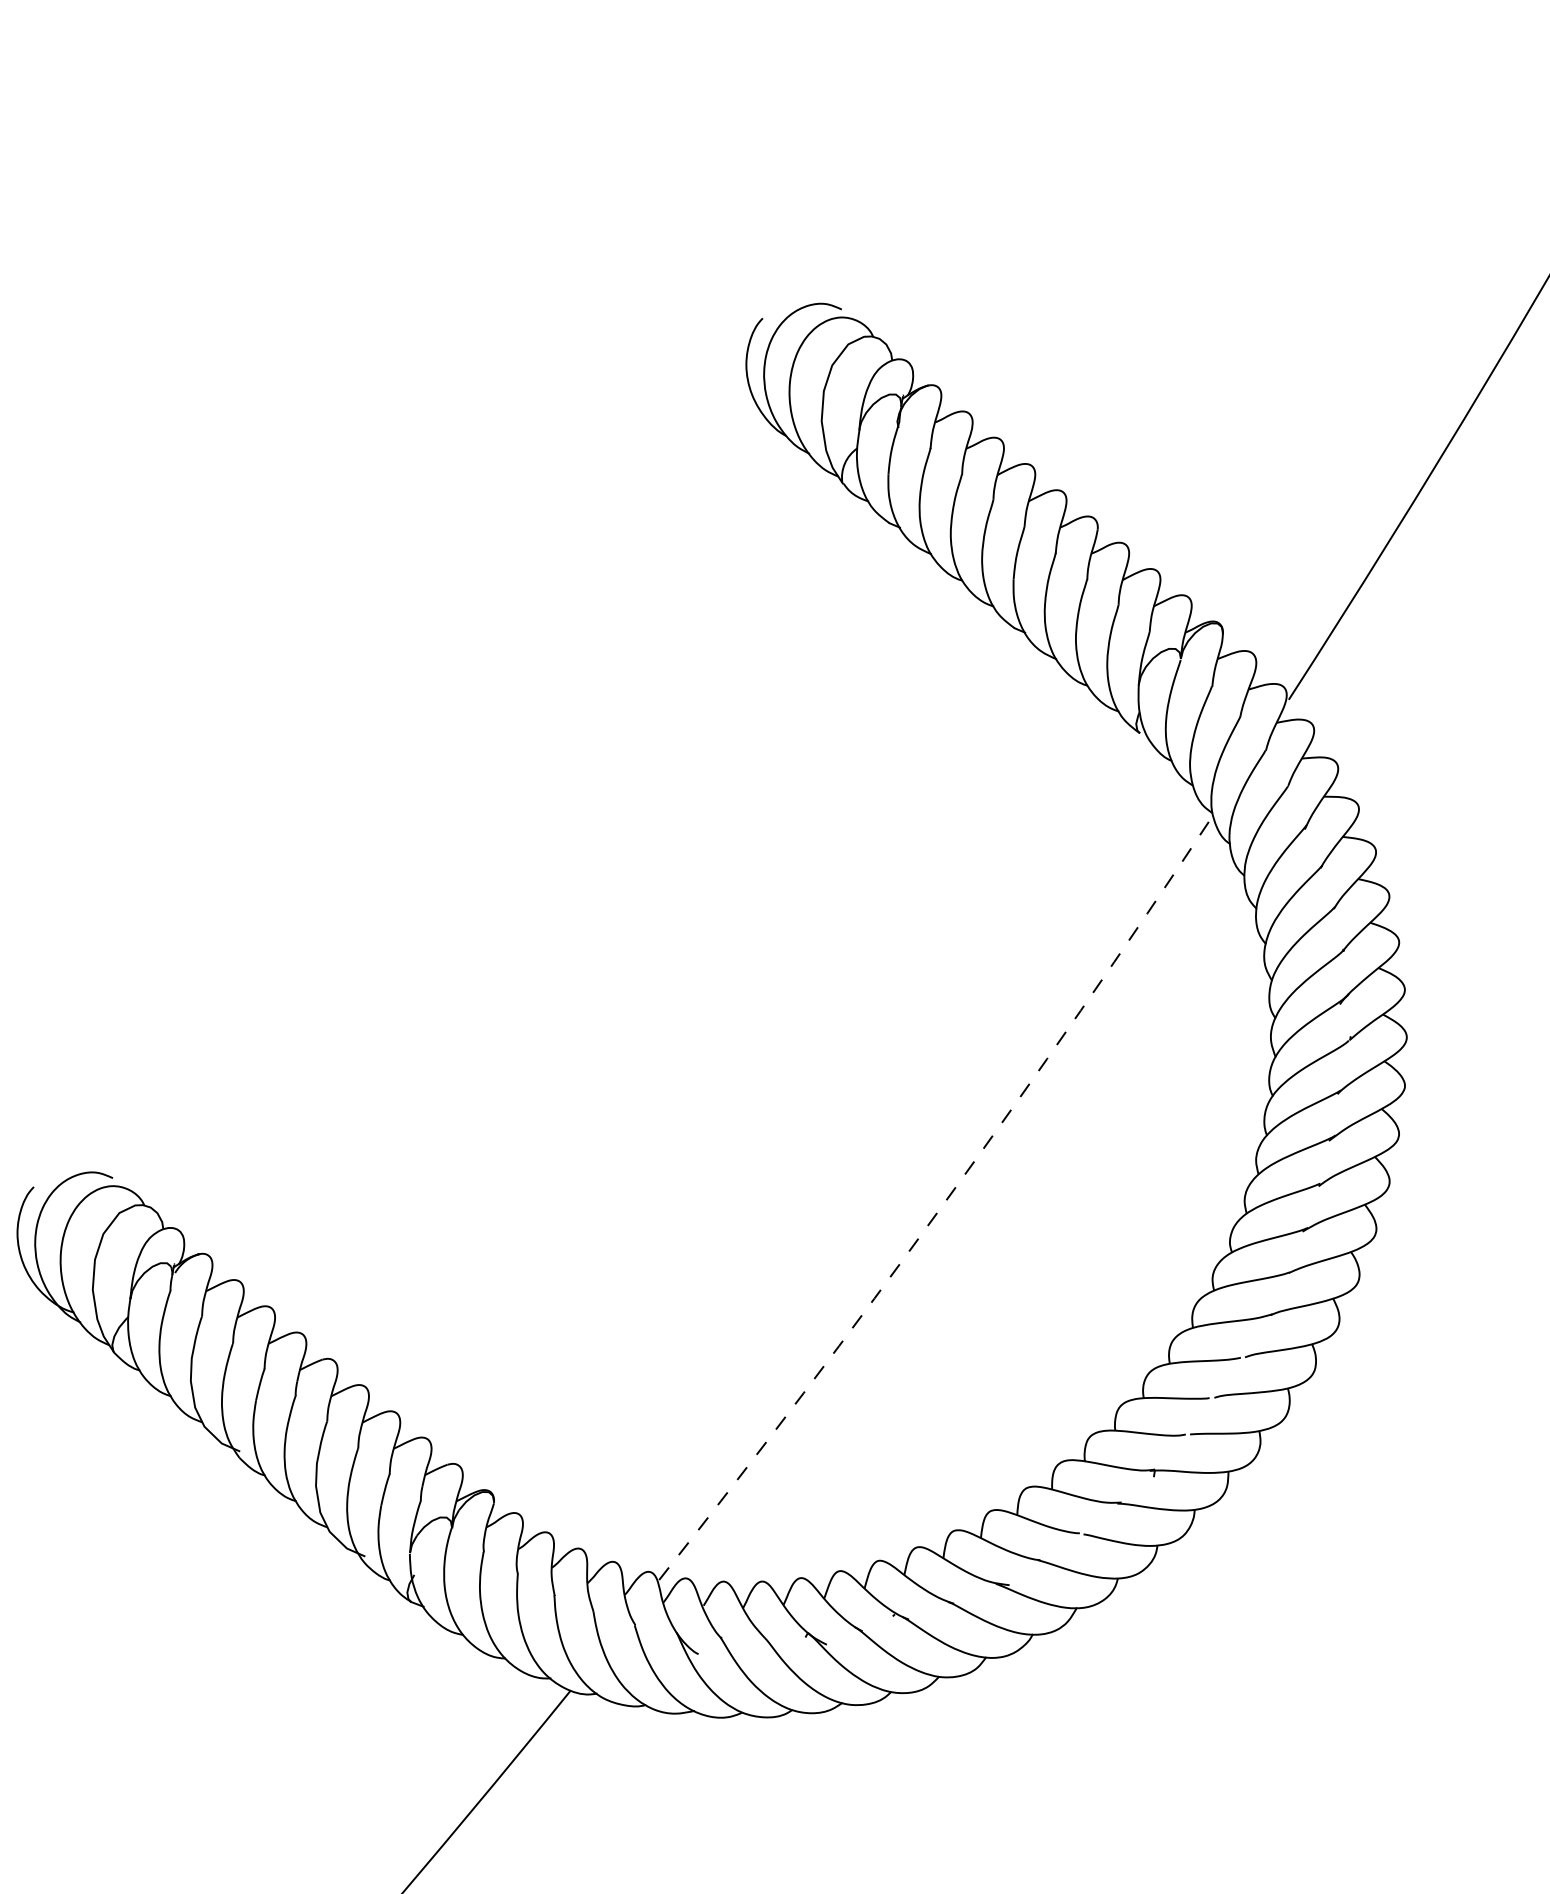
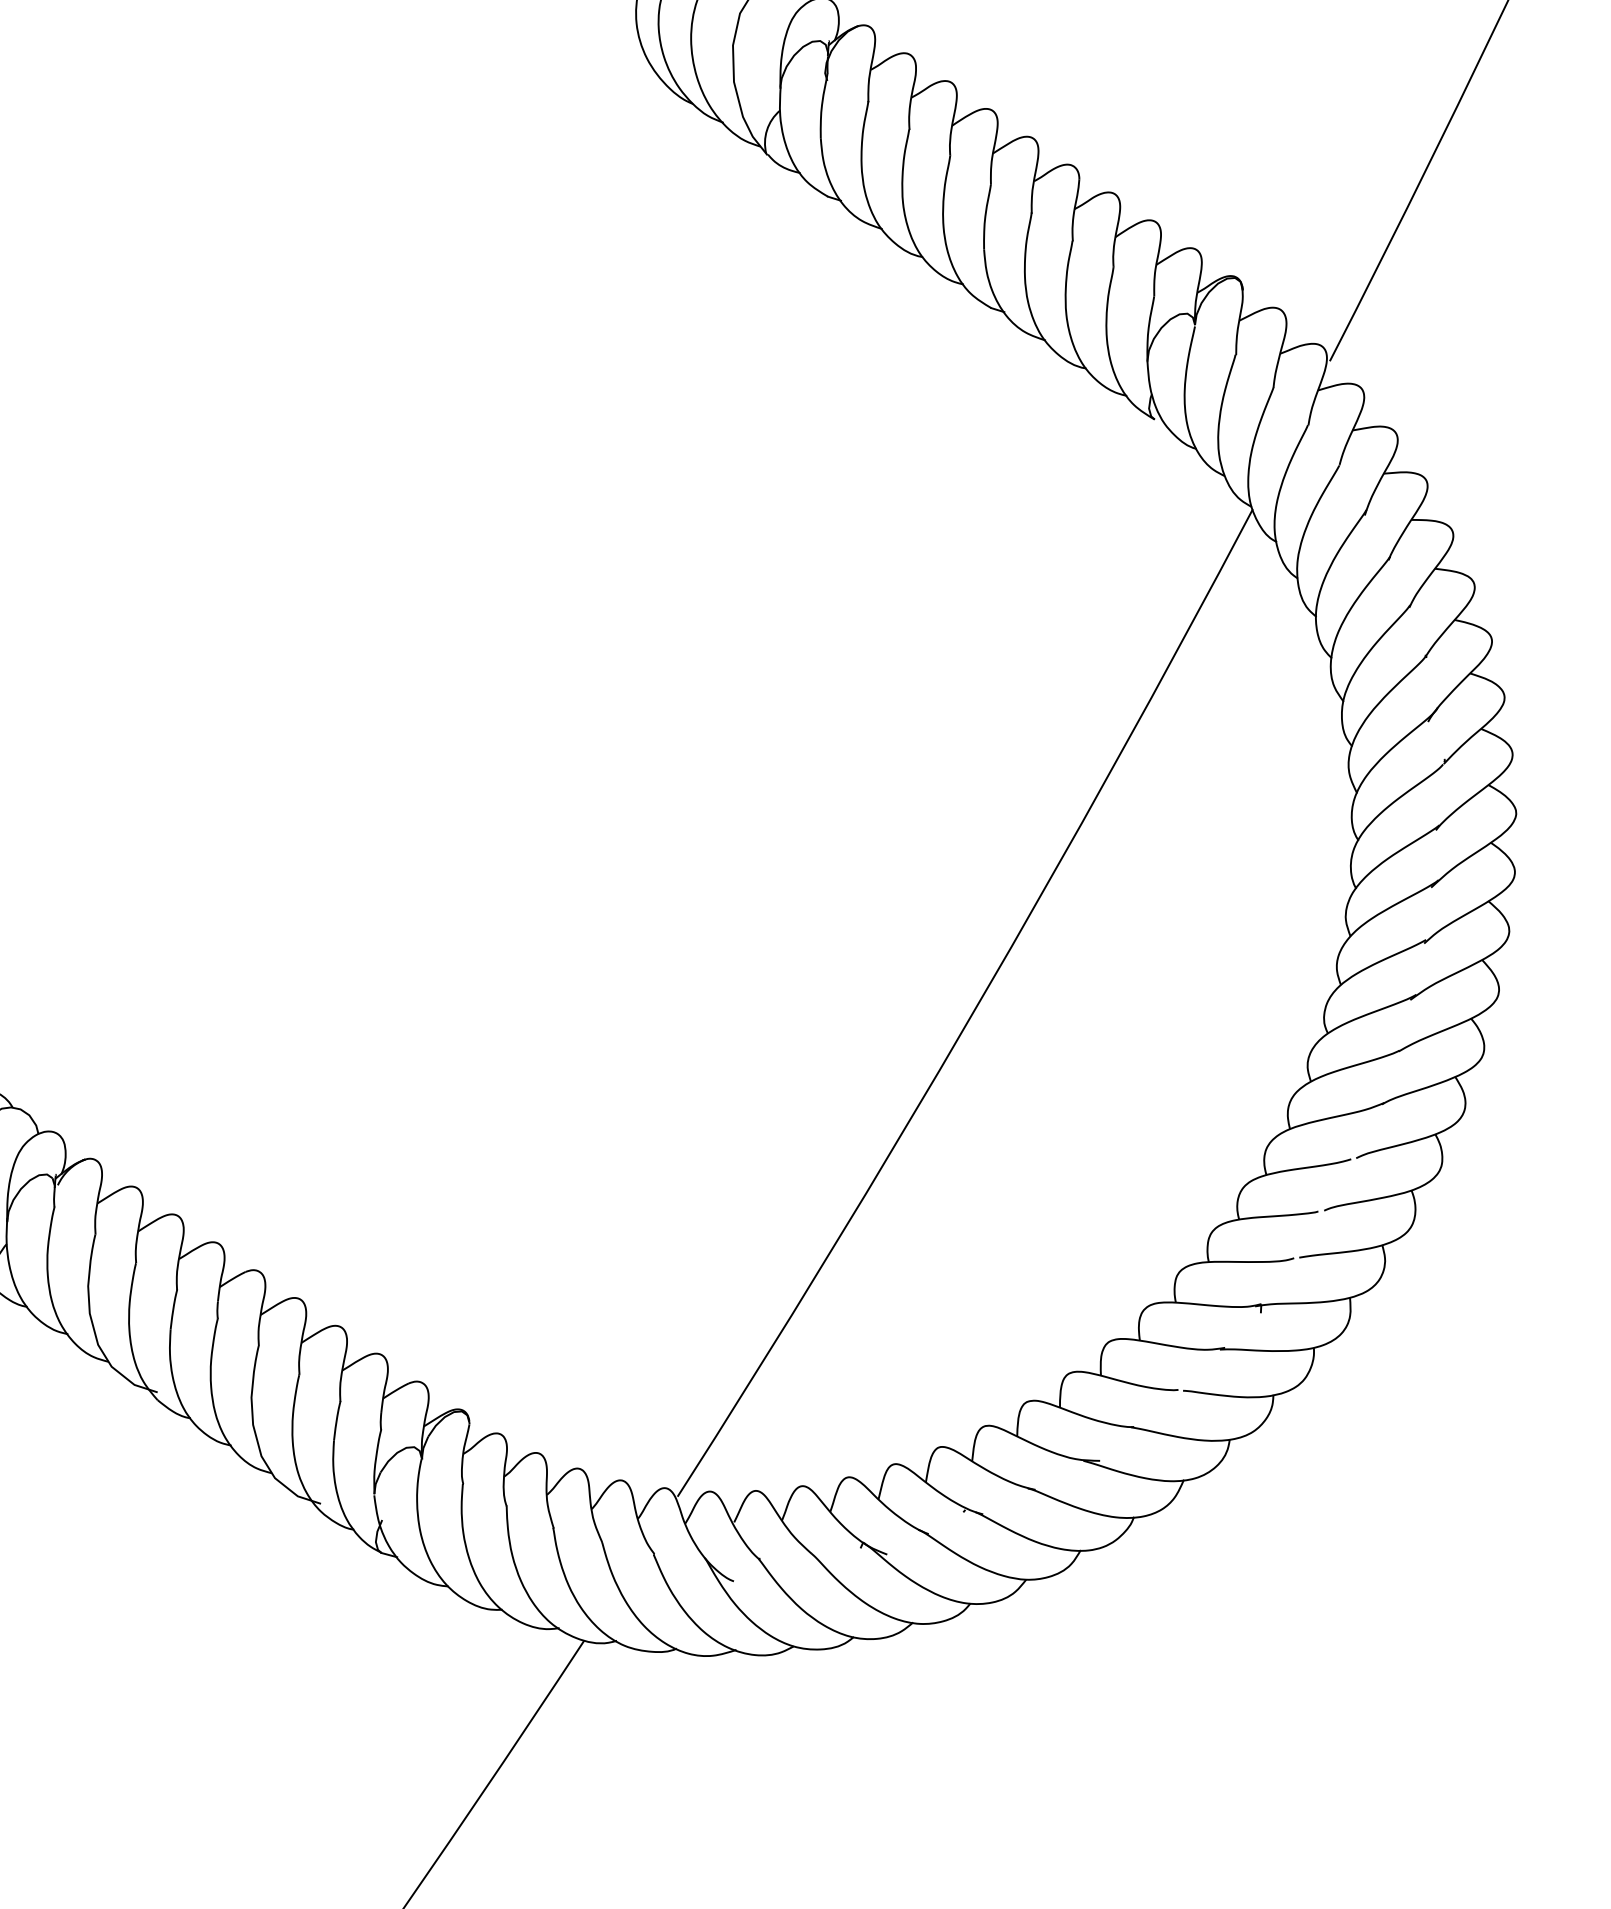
arc: (944, 1203) -> (975, 1009), dashed -> solid

